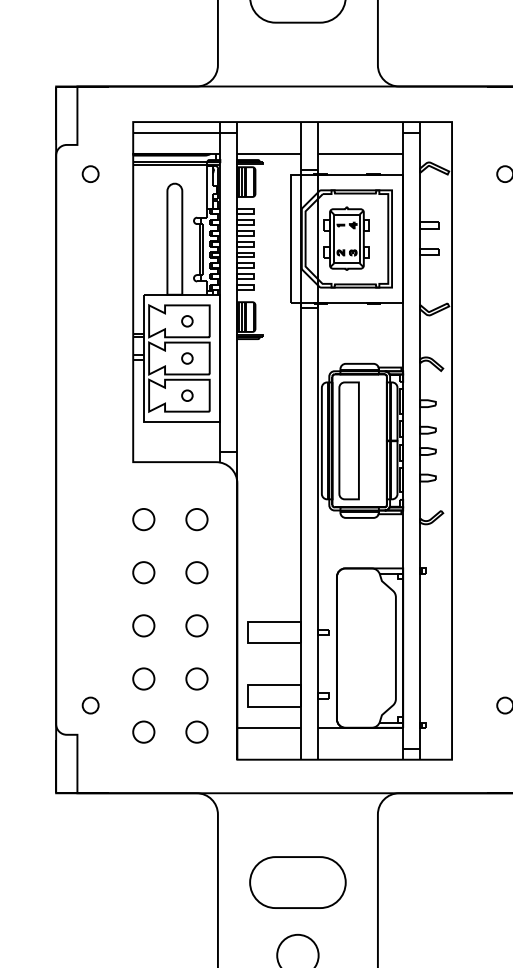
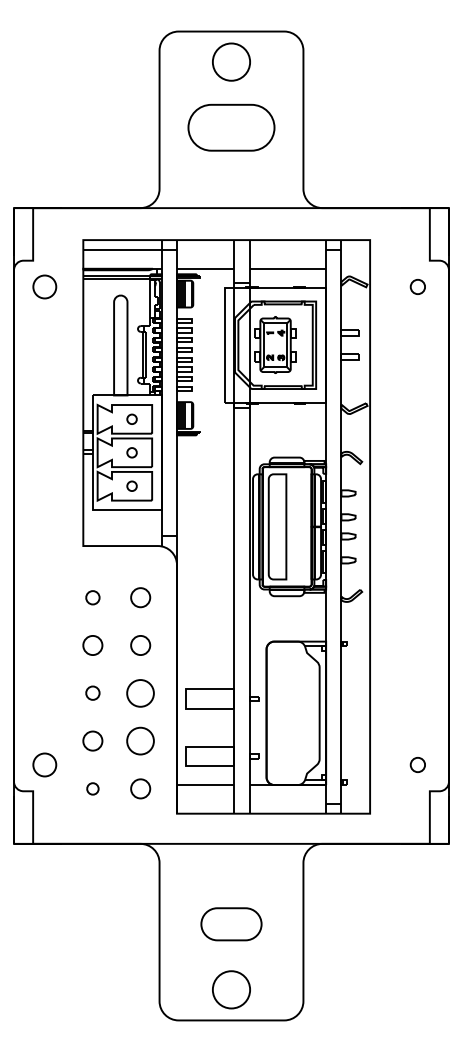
part: (91, 173) -> (45, 286), size x1.6
part: (143, 519) -> (92, 597), size x0.7
part: (143, 624) -> (92, 692), size x0.7
part: (196, 624) -> (140, 692), size x1.4
part: (196, 678) -> (140, 740), size x1.4
part: (91, 705) -> (45, 764), size x1.6
part: (143, 731) -> (92, 788), size x0.6
part: (297, 882) -> (231, 924), size x0.7

